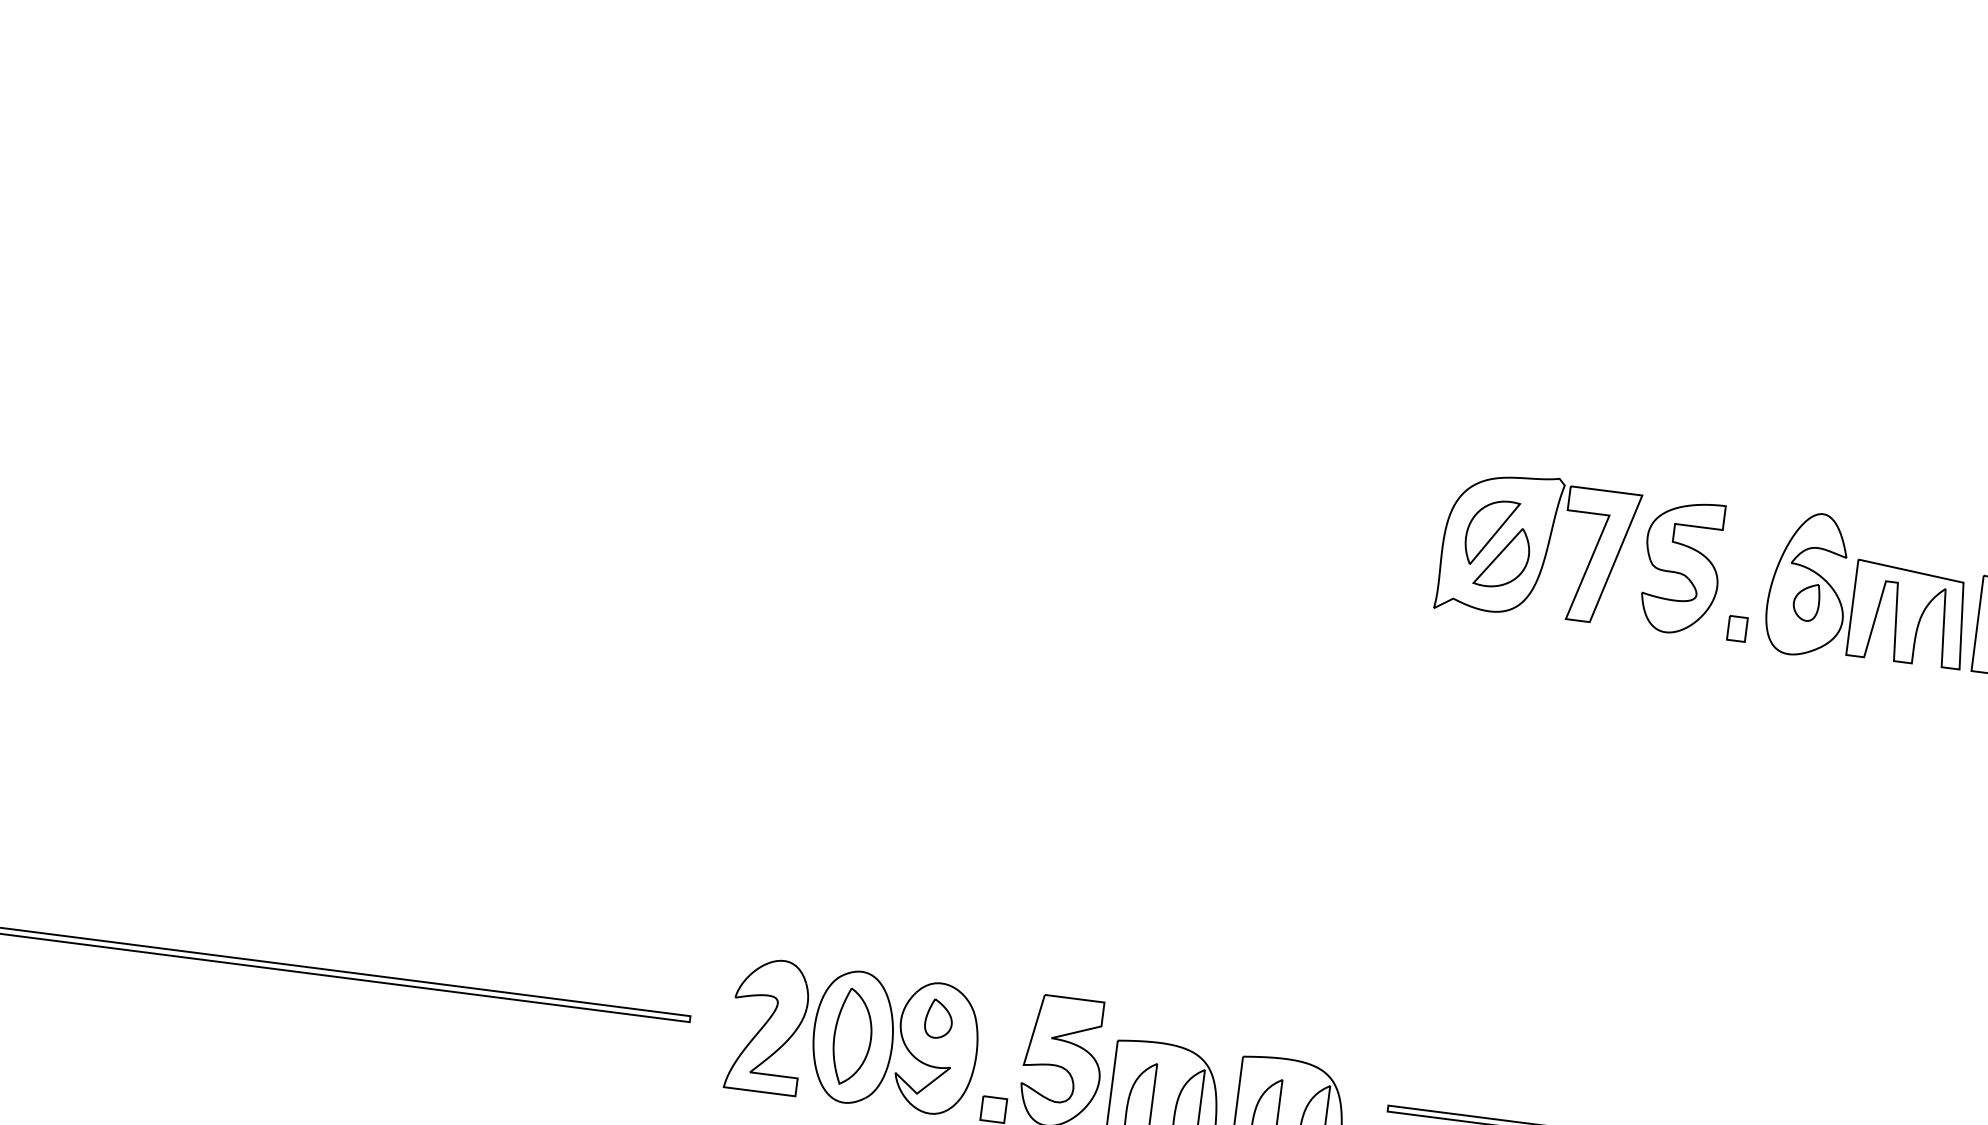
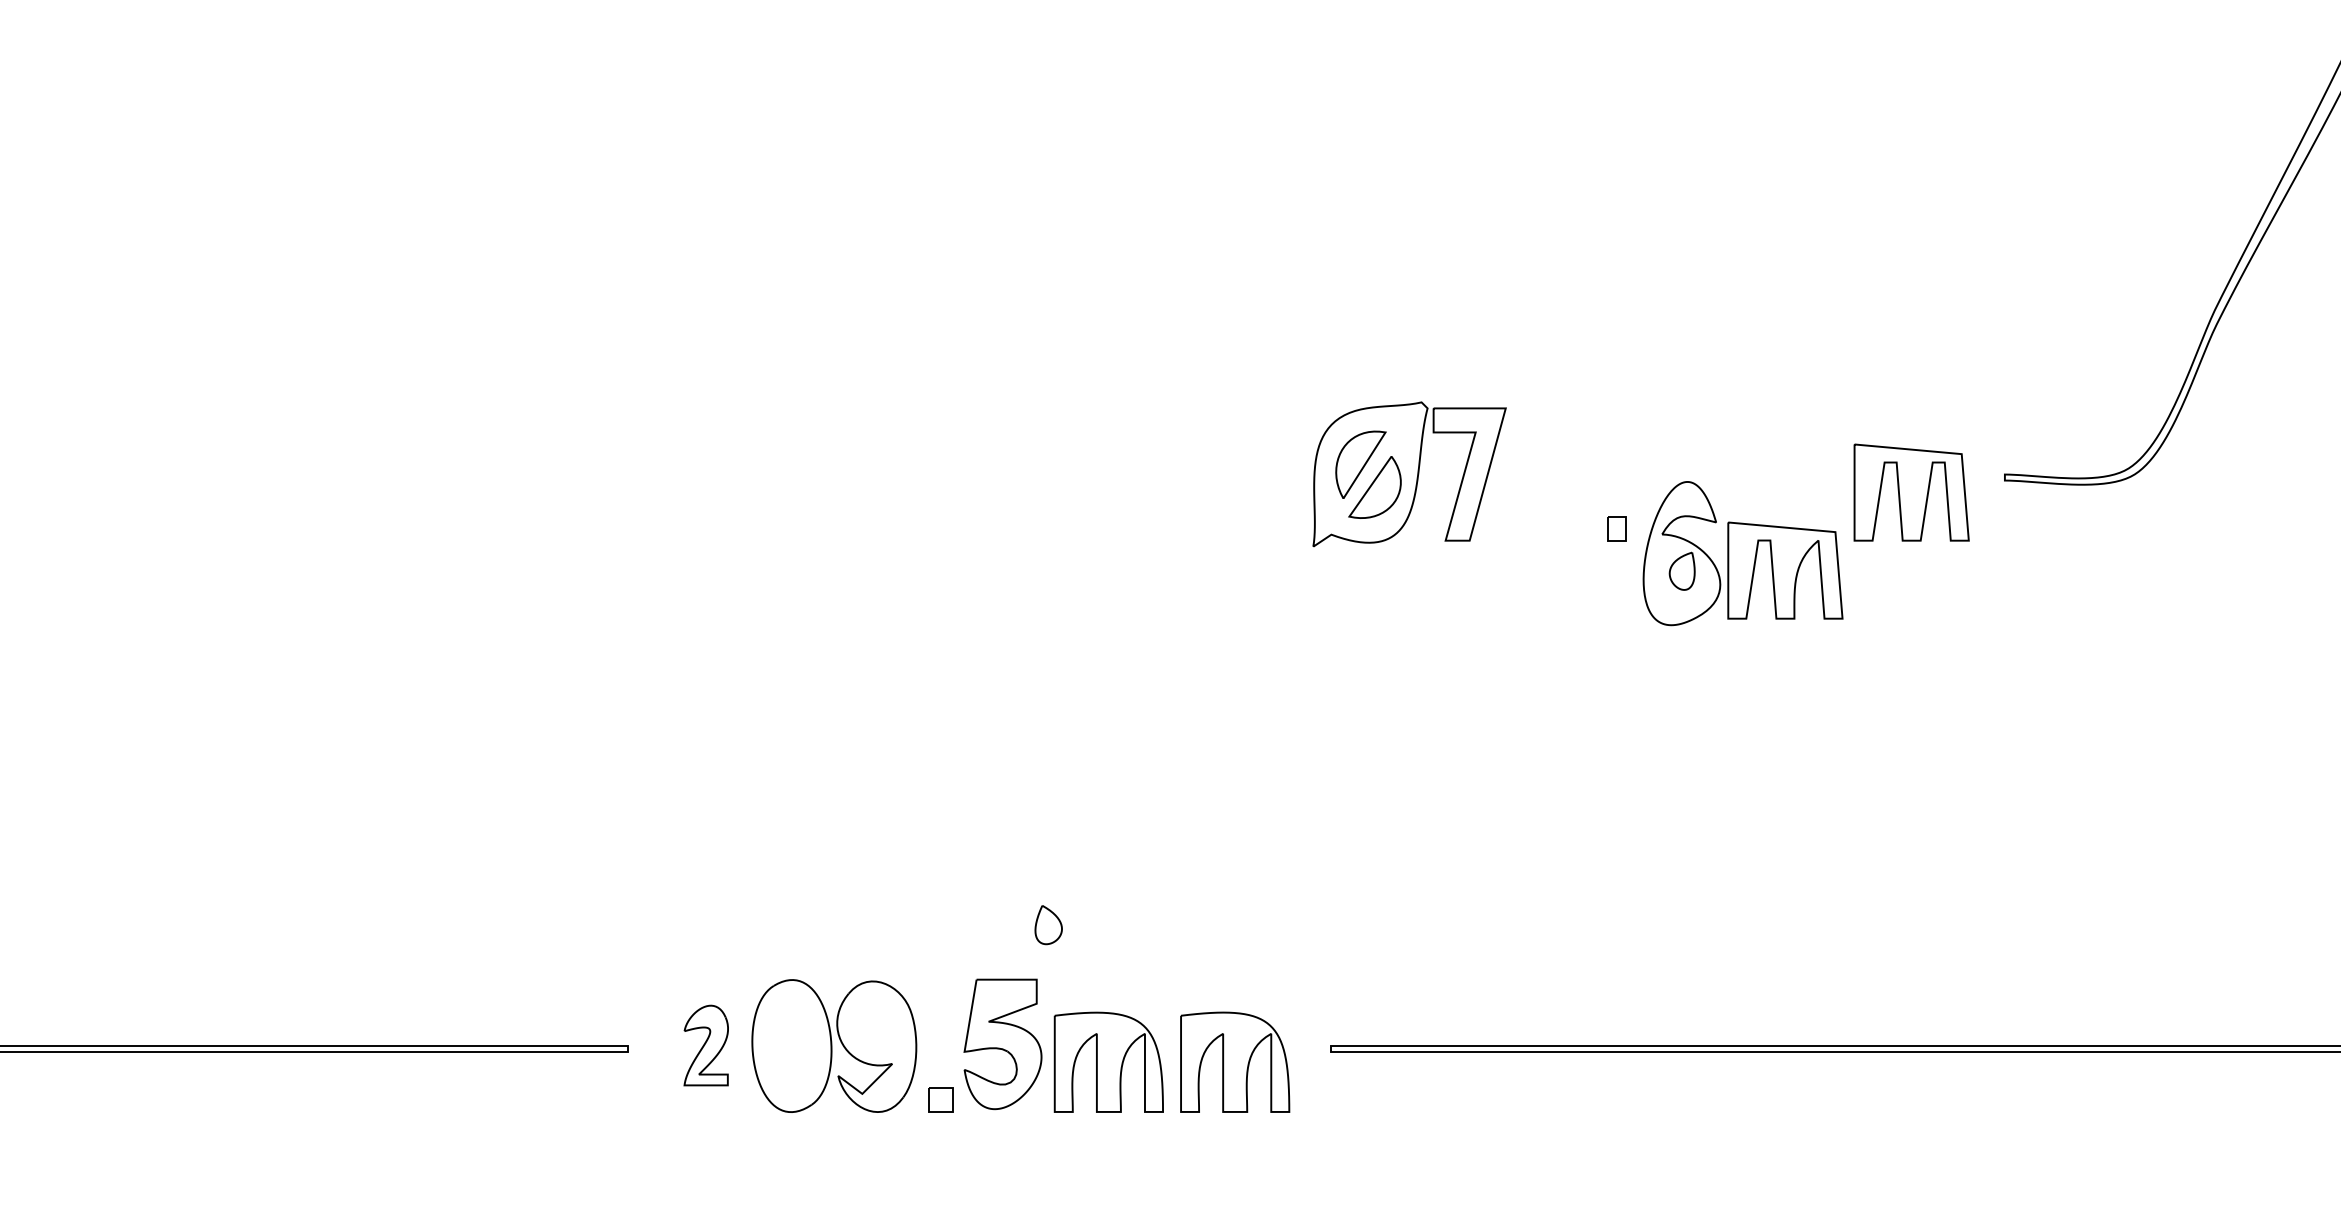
part: (1681, 567) -> (1553, 474), removed
part: (1868, 592) -> (1742, 553), moved
part: (938, 1019) -> (1048, 925), moved
part: (768, 1025) -> (706, 1045), size x0.6
part: (852, 1036) -> (791, 1045), removed

